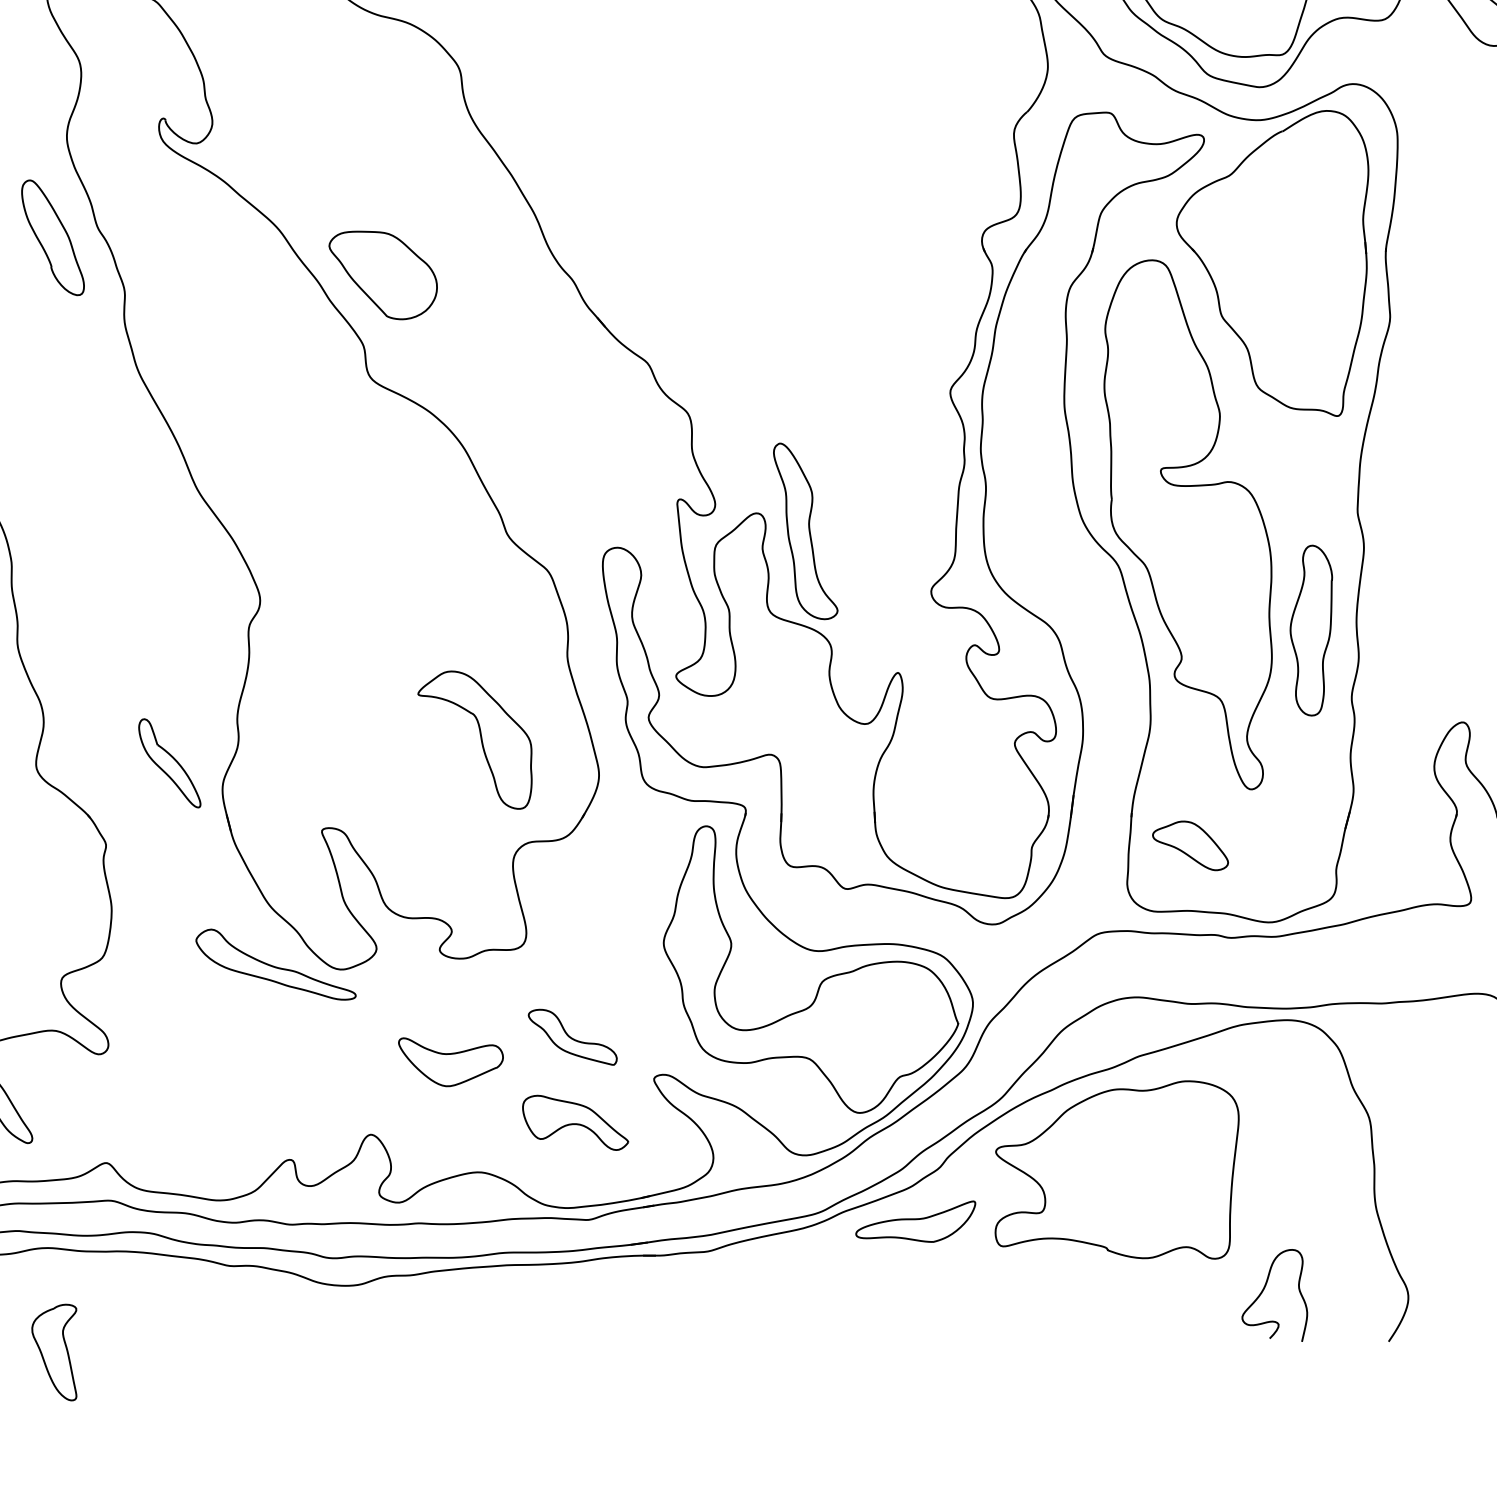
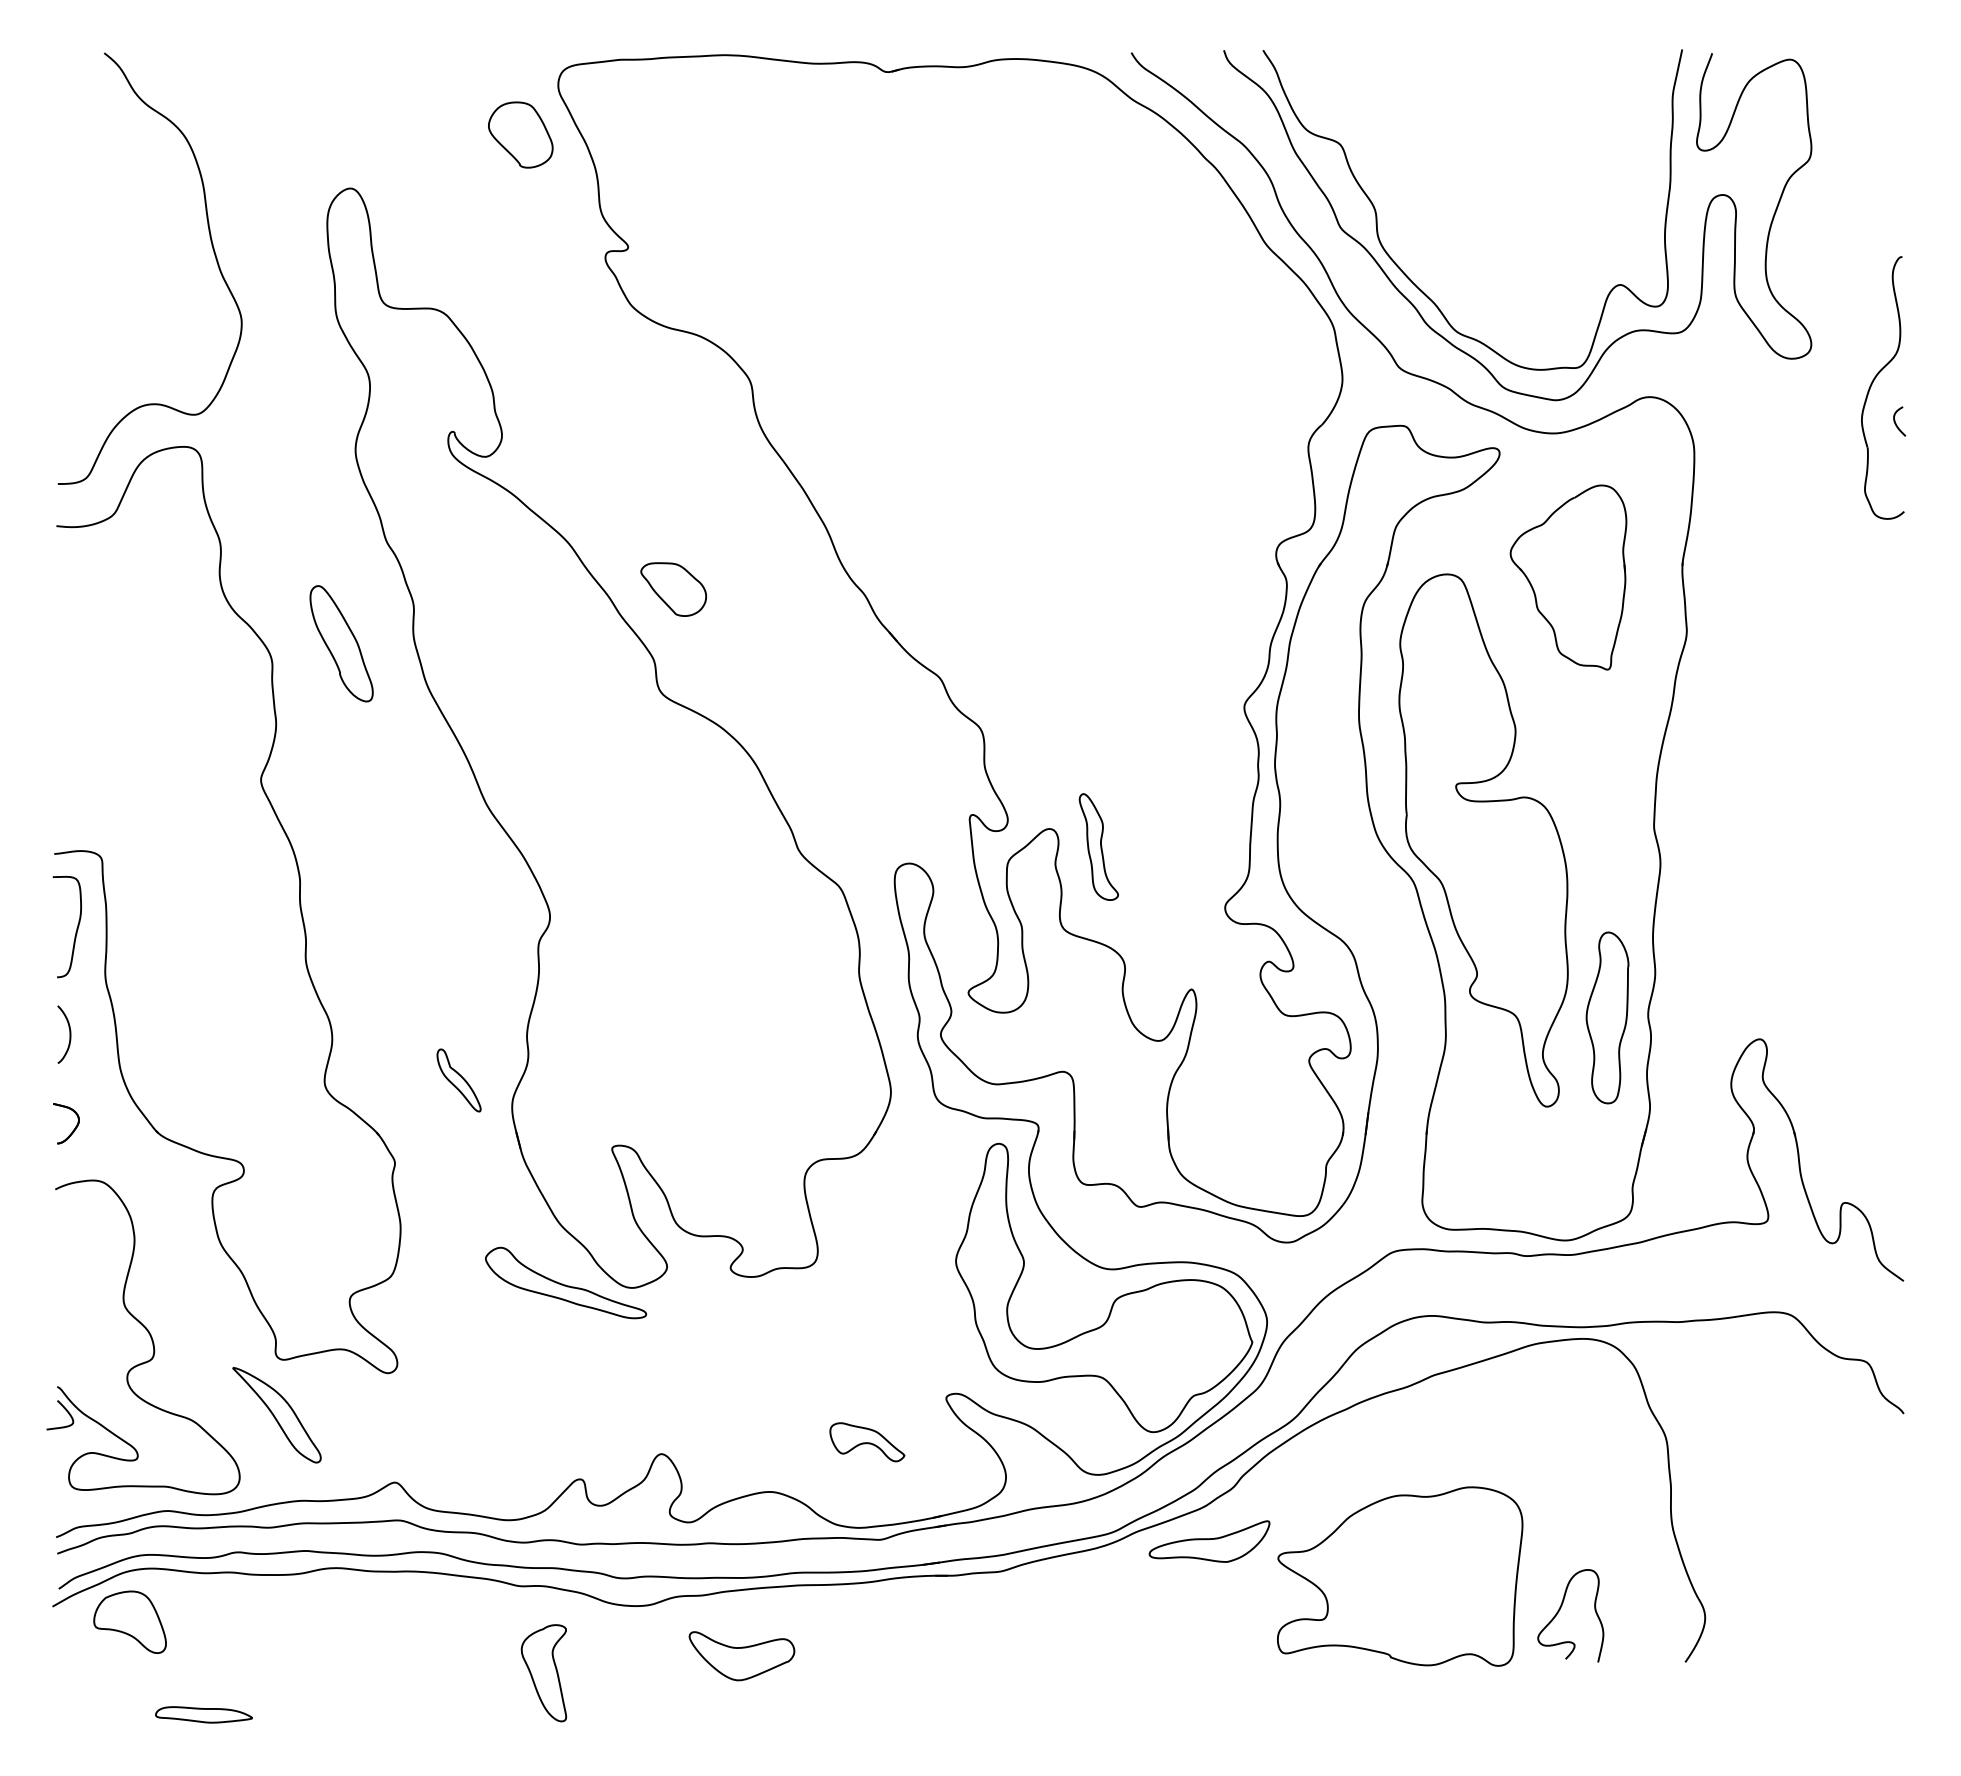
part: (52, 237) -> (341, 643), moved
part: (1272, 263) -> (1568, 577), size x0.6
part: (382, 275) -> (673, 589), size x0.6
part: (805, 530) -> (1098, 846), size x0.6
part: (1311, 630) -> (1607, 1017), moved
part: (475, 740) -> (766, 1057), removed
part: (169, 763) -> (458, 1080), size x0.7
part: (1190, 845) -> (1485, 1163), removed
part: (572, 1036) -> (864, 1355), removed
part: (450, 1062) -> (741, 1656), moved
part: (575, 1123) -> (867, 1442), size x0.7
part: (1117, 1169) -> (1400, 1576), moved
part: (53, 1352) -> (543, 1673), moved

